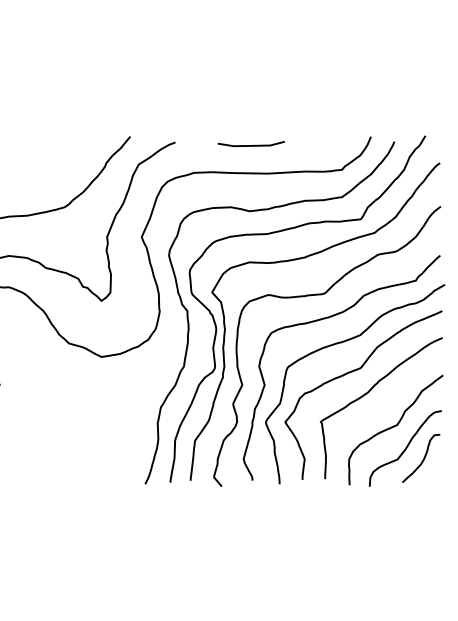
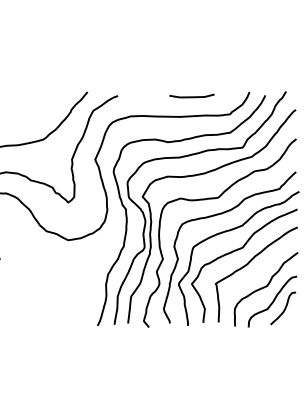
curve: (250, 144) -> (191, 96), moved

